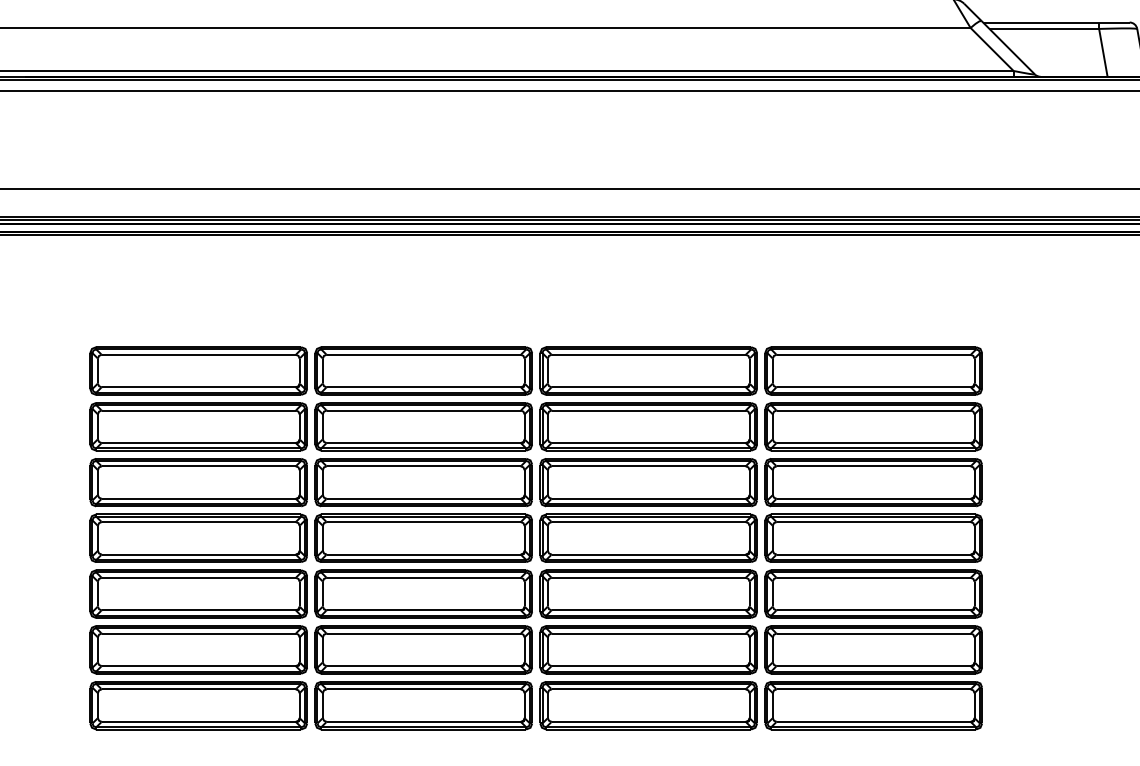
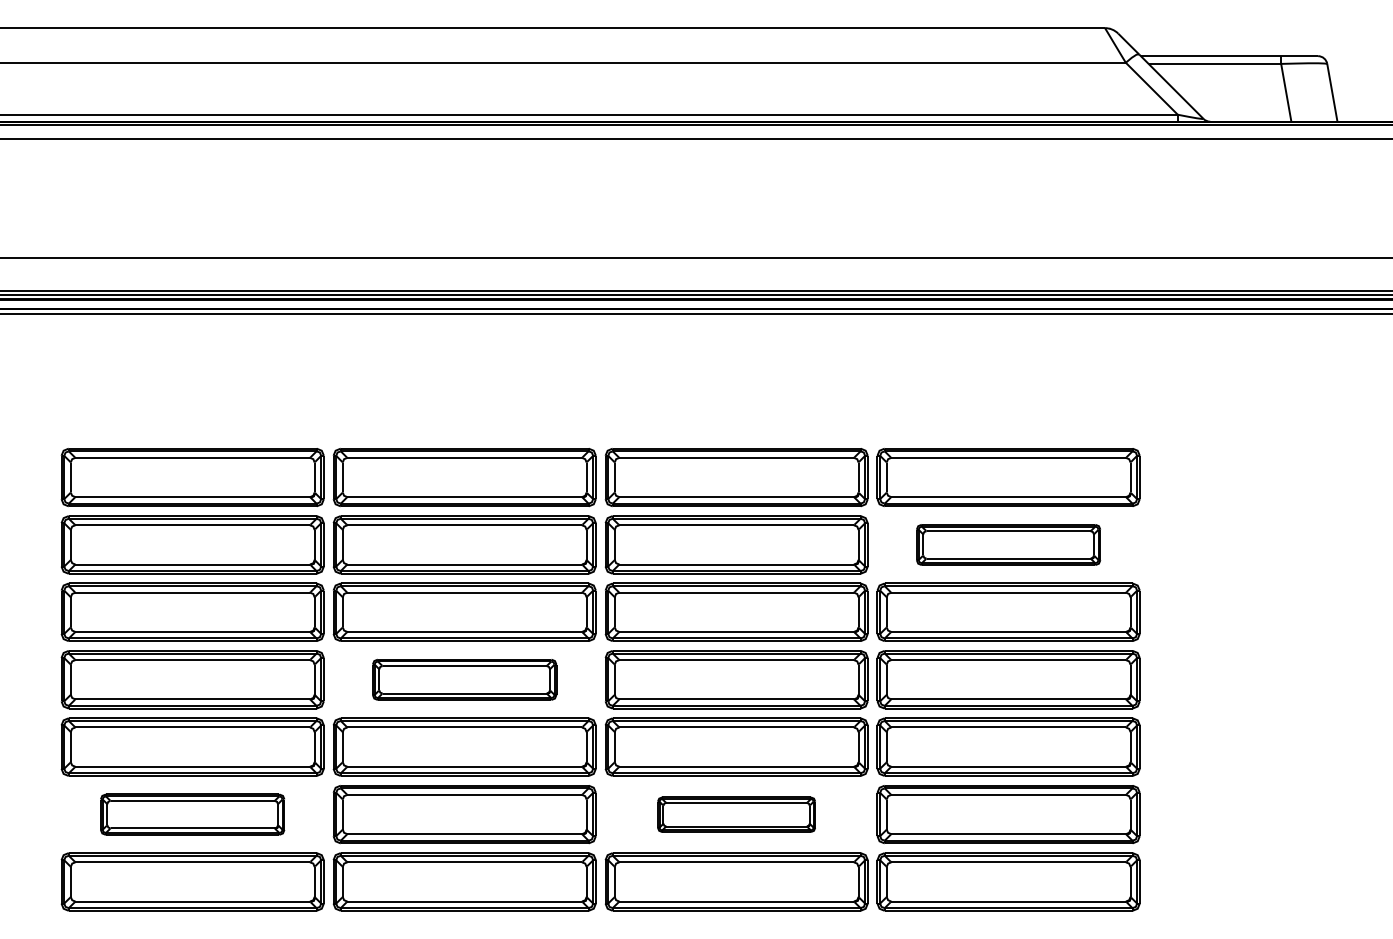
part: (873, 426) -> (1008, 544), size x0.7
part: (423, 538) -> (464, 679), size x0.7
part: (198, 649) -> (192, 814), size x0.7
part: (648, 649) -> (736, 814), size x0.6

